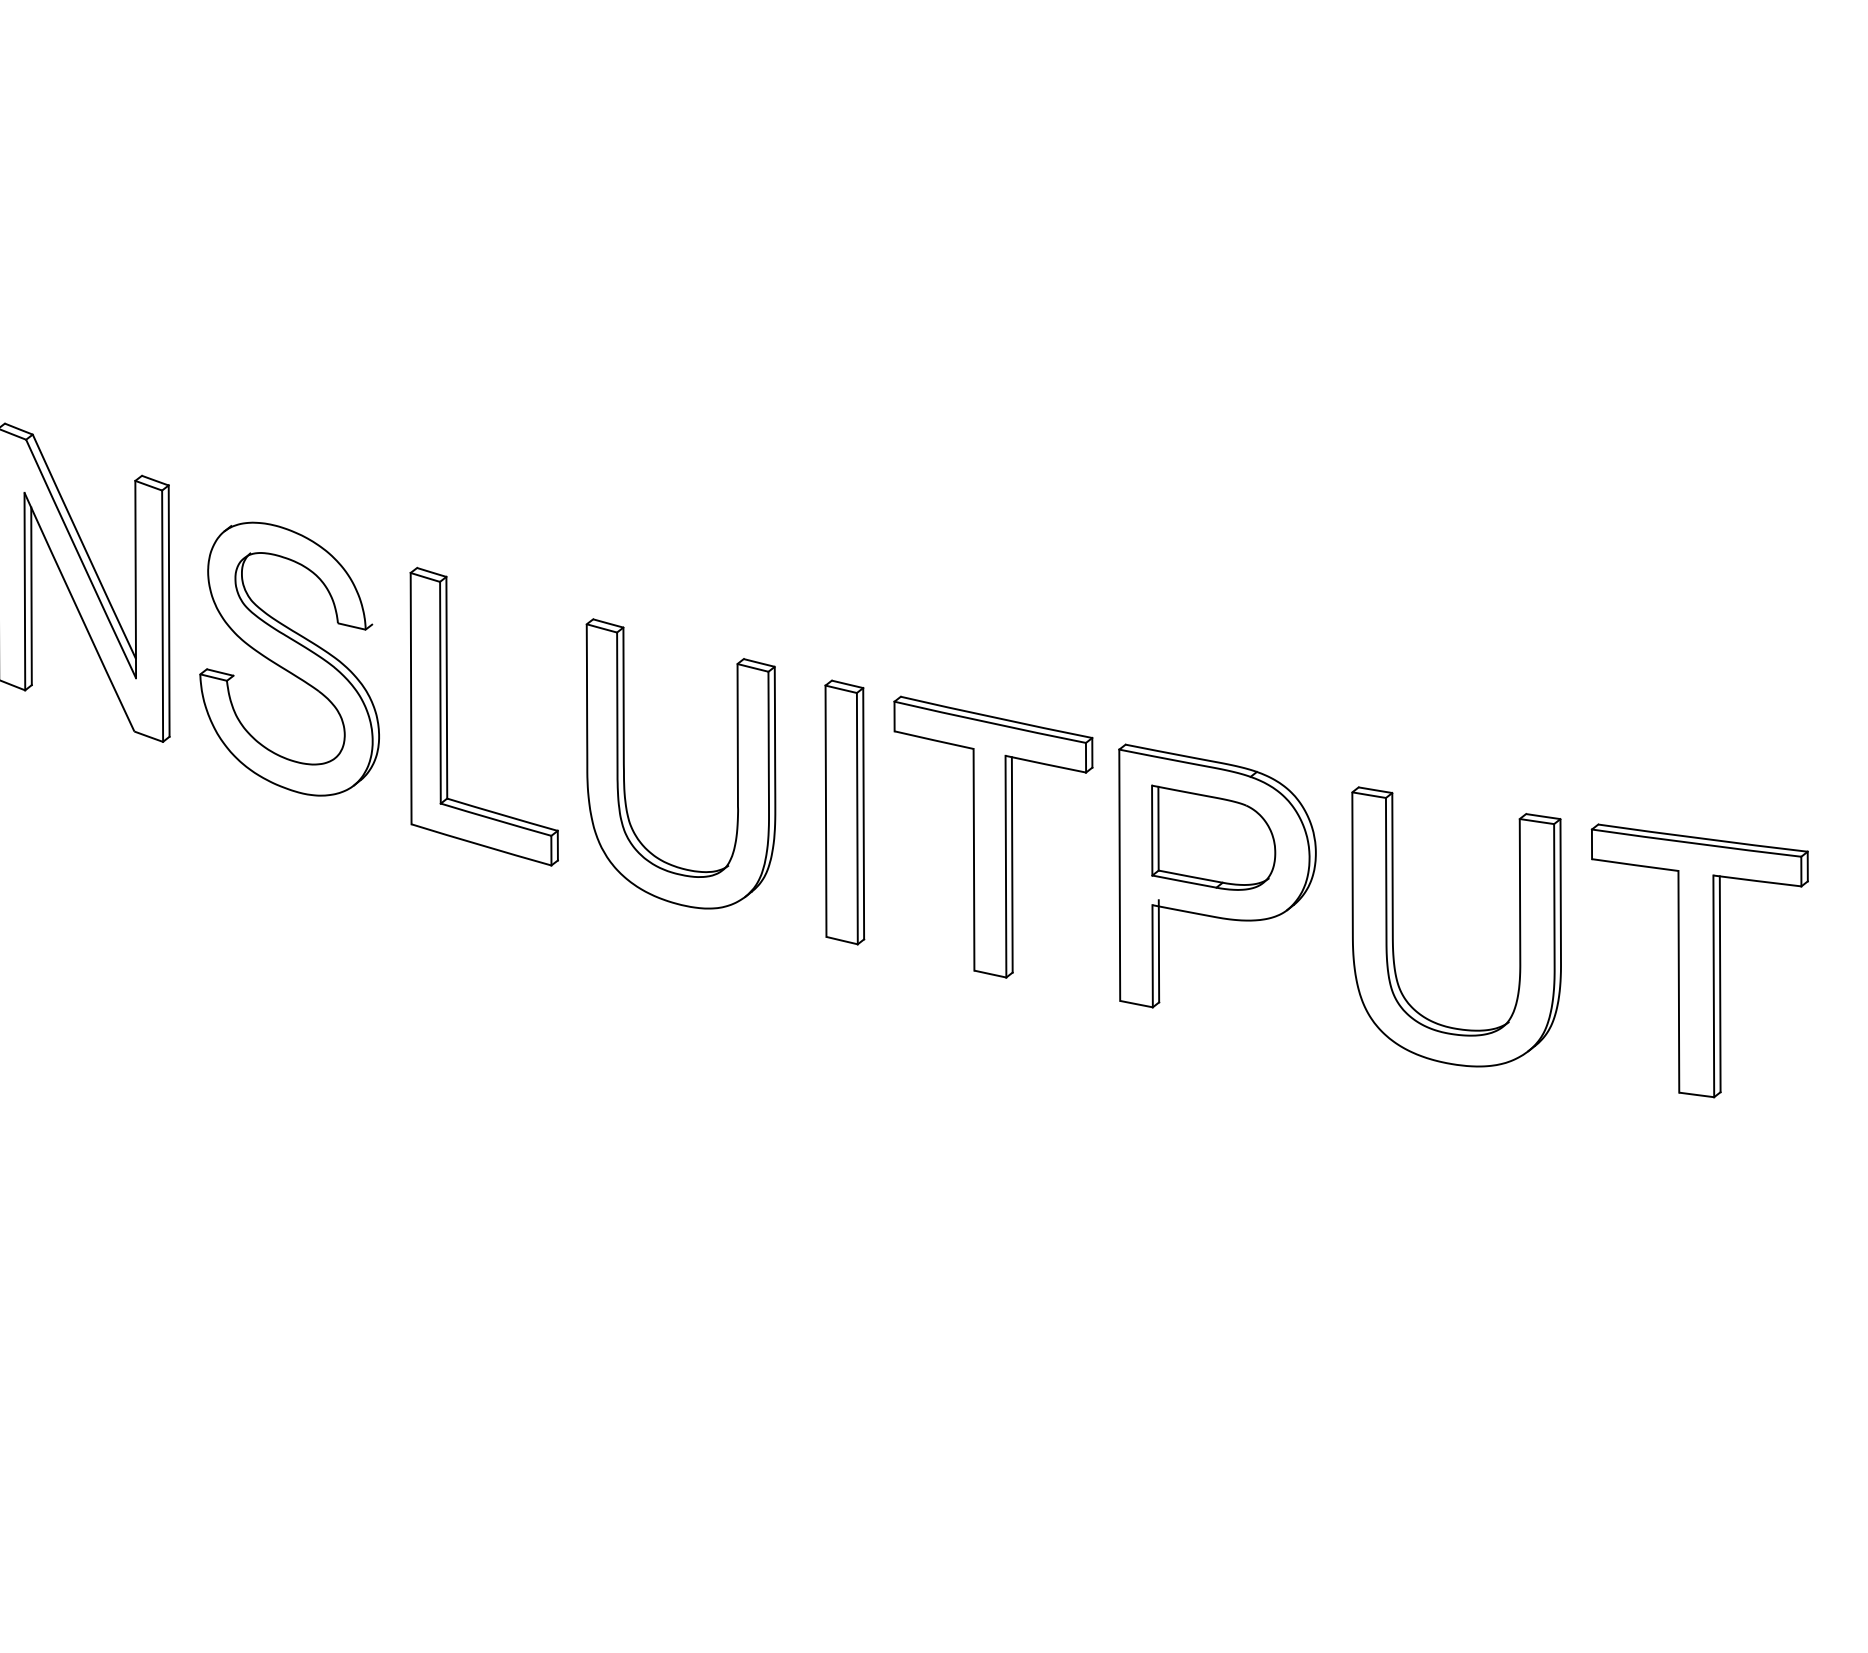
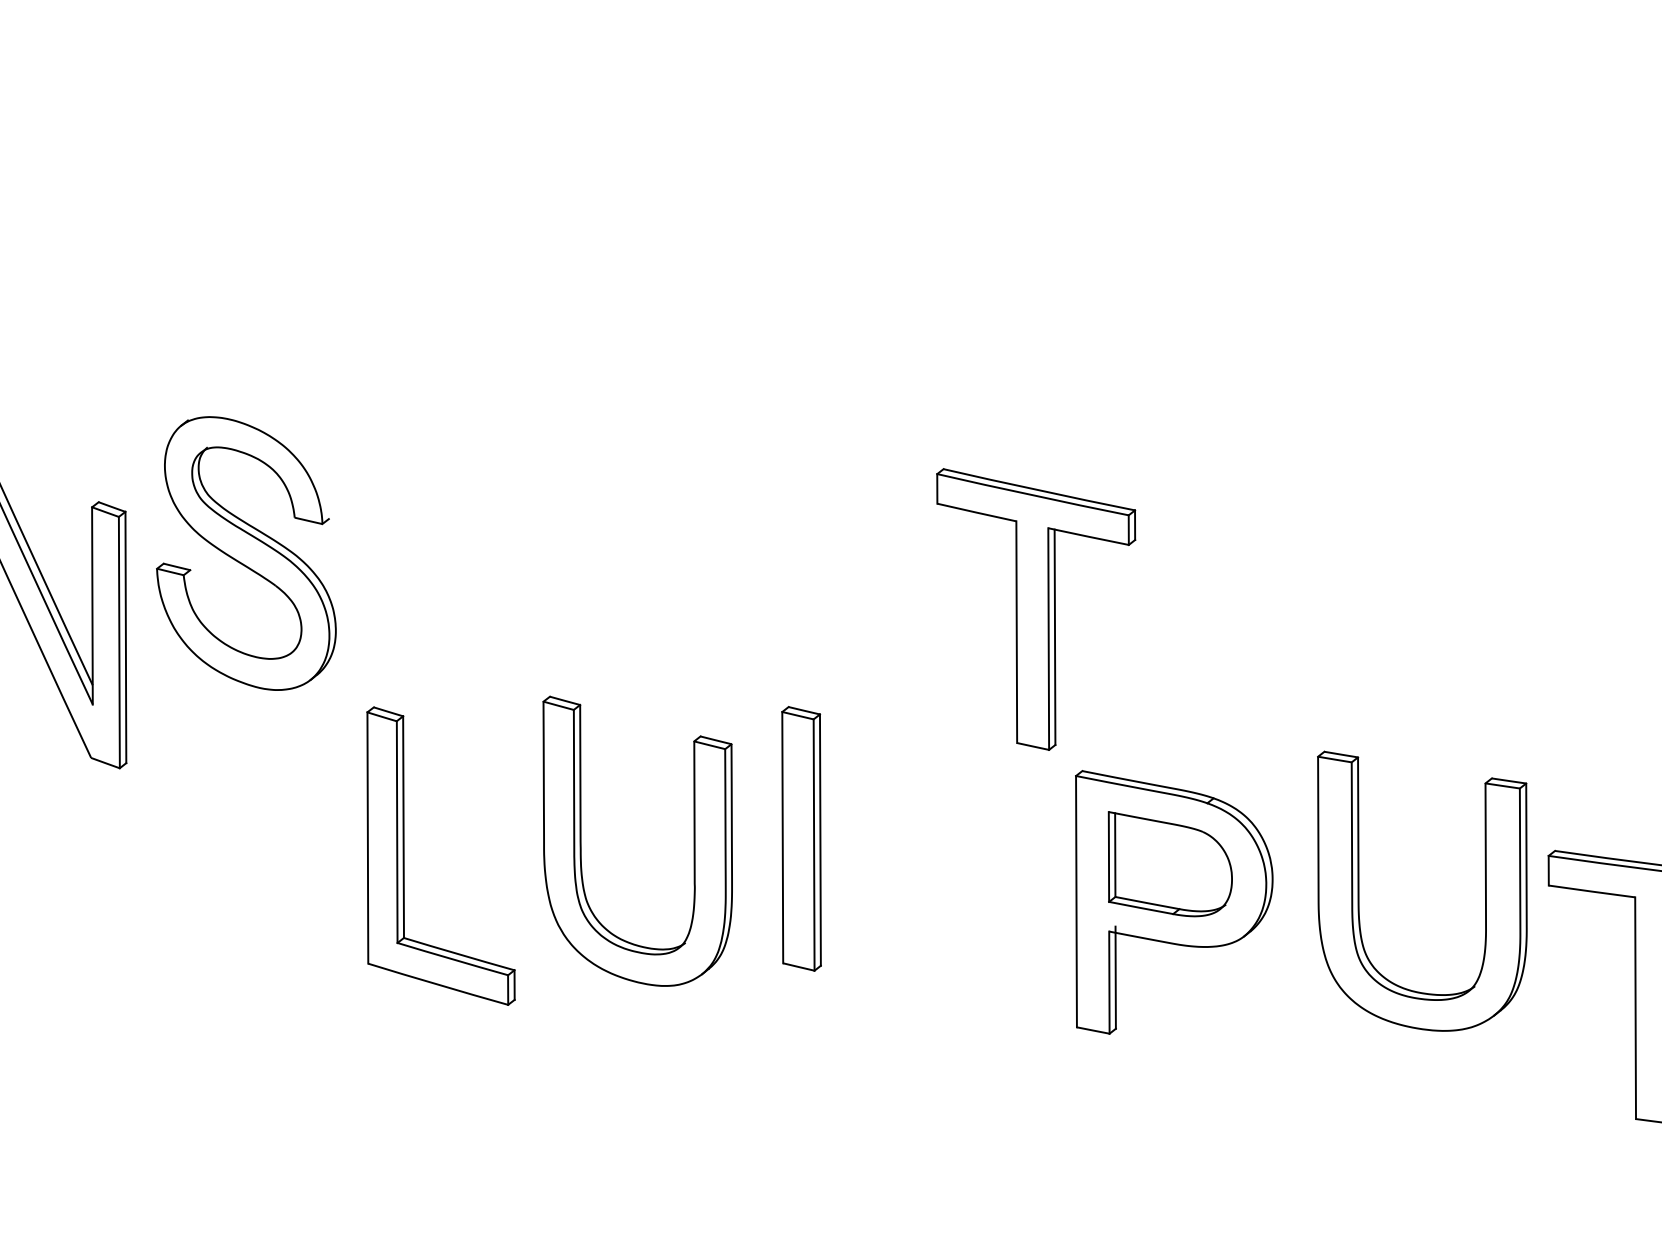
part: (289, 658) -> (246, 552), moved
part: (447, 716) -> (404, 855), moved
part: (624, 763) -> (581, 840), moved
part: (993, 836) -> (1036, 608), moved
part: (1393, 926) -> (1359, 890), moved

